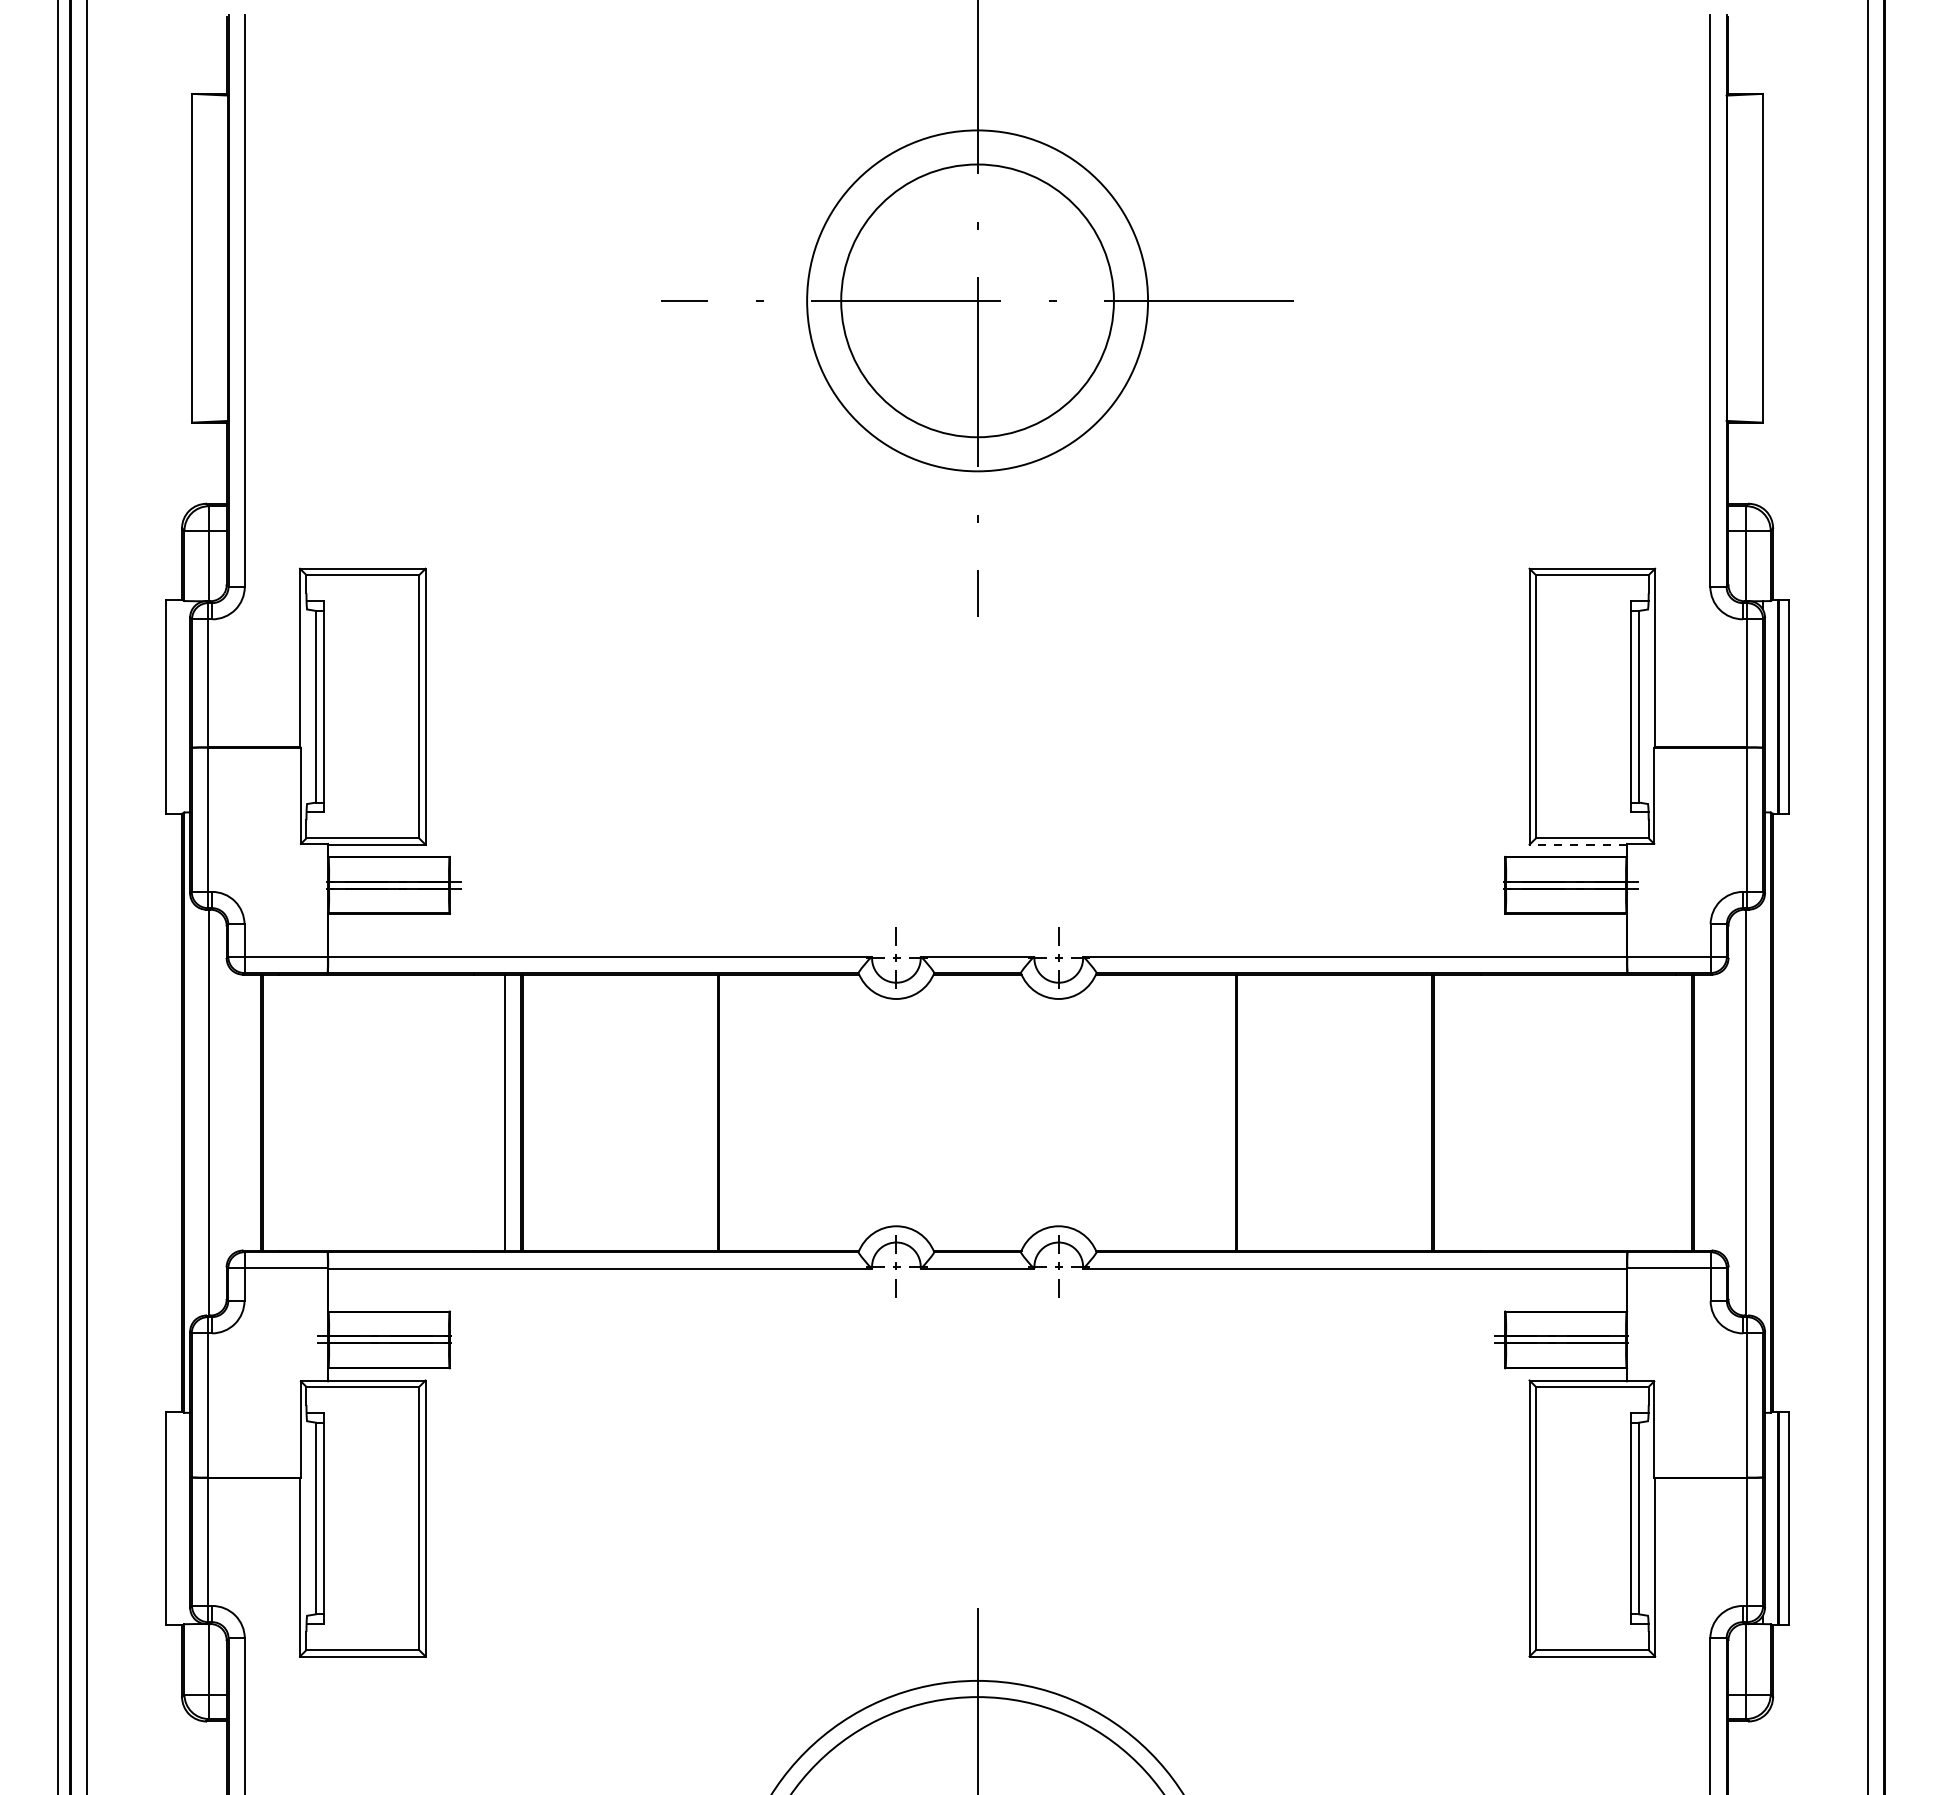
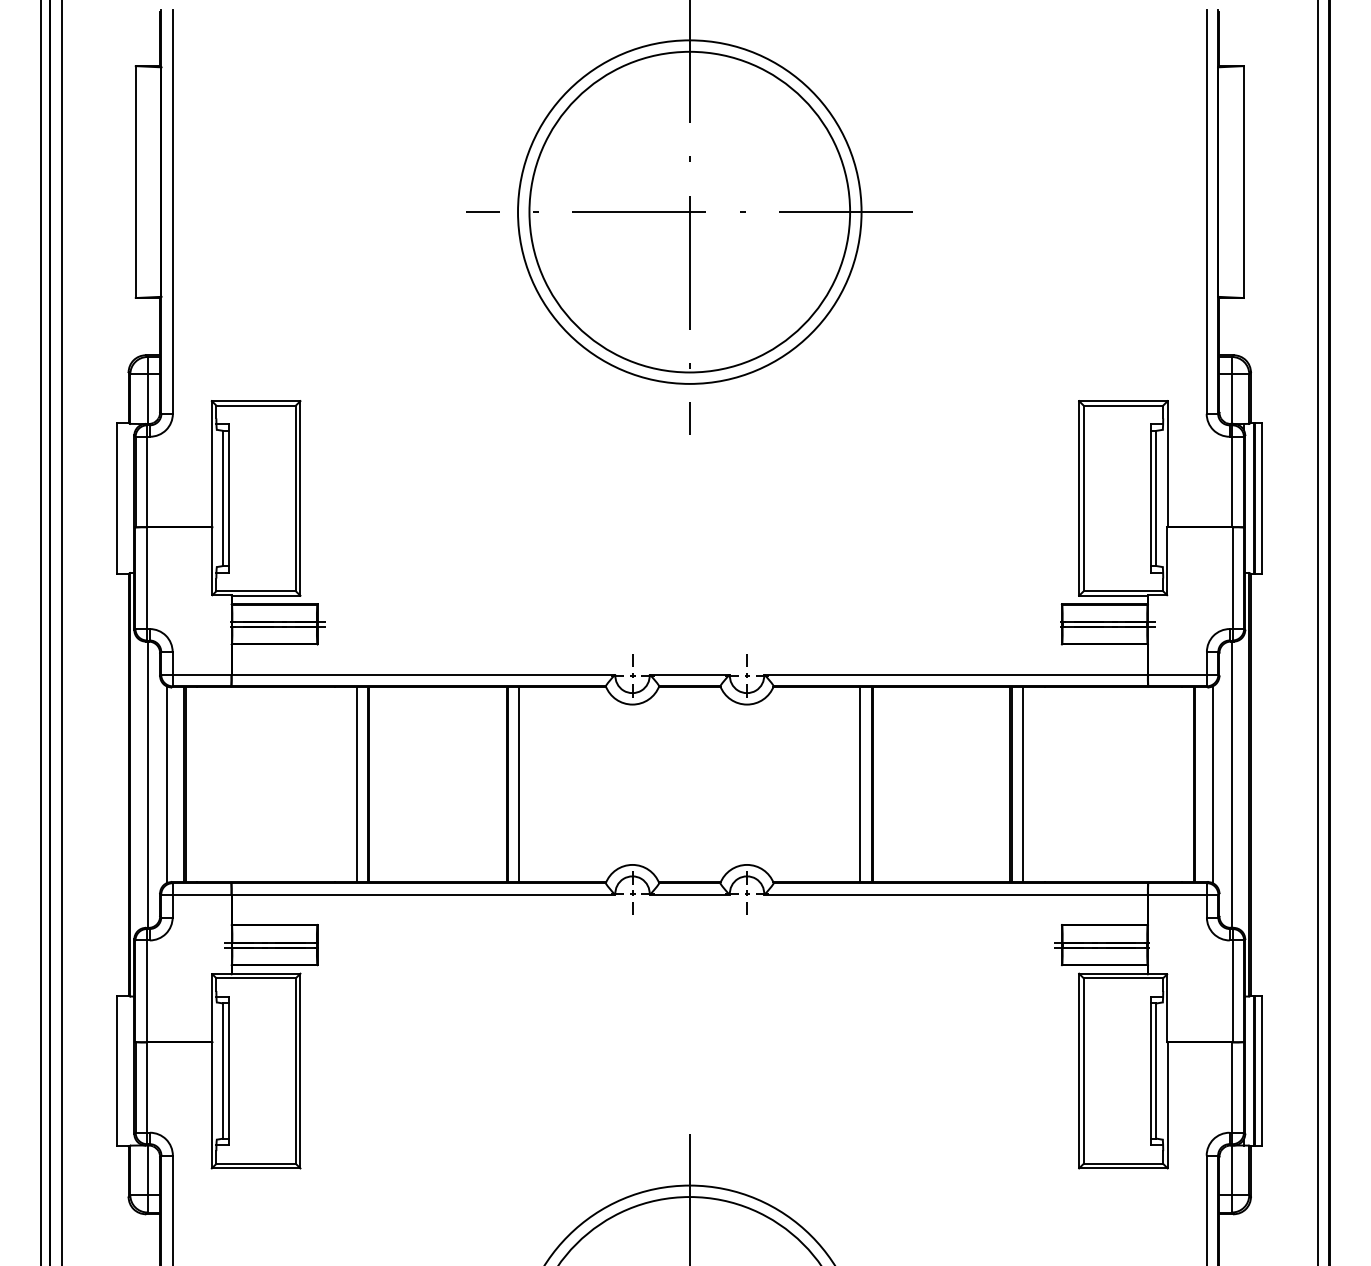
circle: (977, 300) -> (689, 211), size x1.43
circle: (977, 300) -> (689, 211), size x1.67
line: (1578, 844) -> (1113, 595), dashed -> solid
line: (236, 1112) -> (167, 784), added
line: (735, 1112) -> (519, 784), added
line: (1219, 1112) -> (860, 784), added
line: (1449, 1112) -> (1022, 784), added
line: (1718, 1112) -> (1212, 784), added

